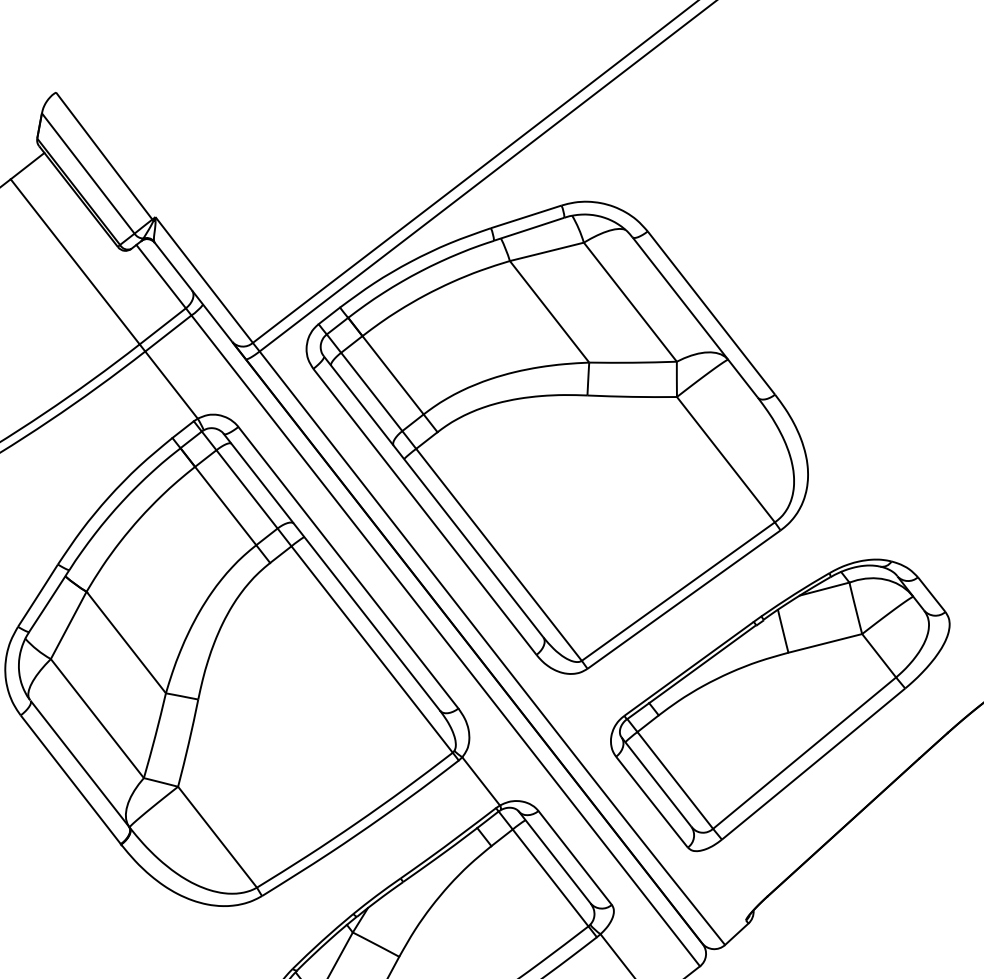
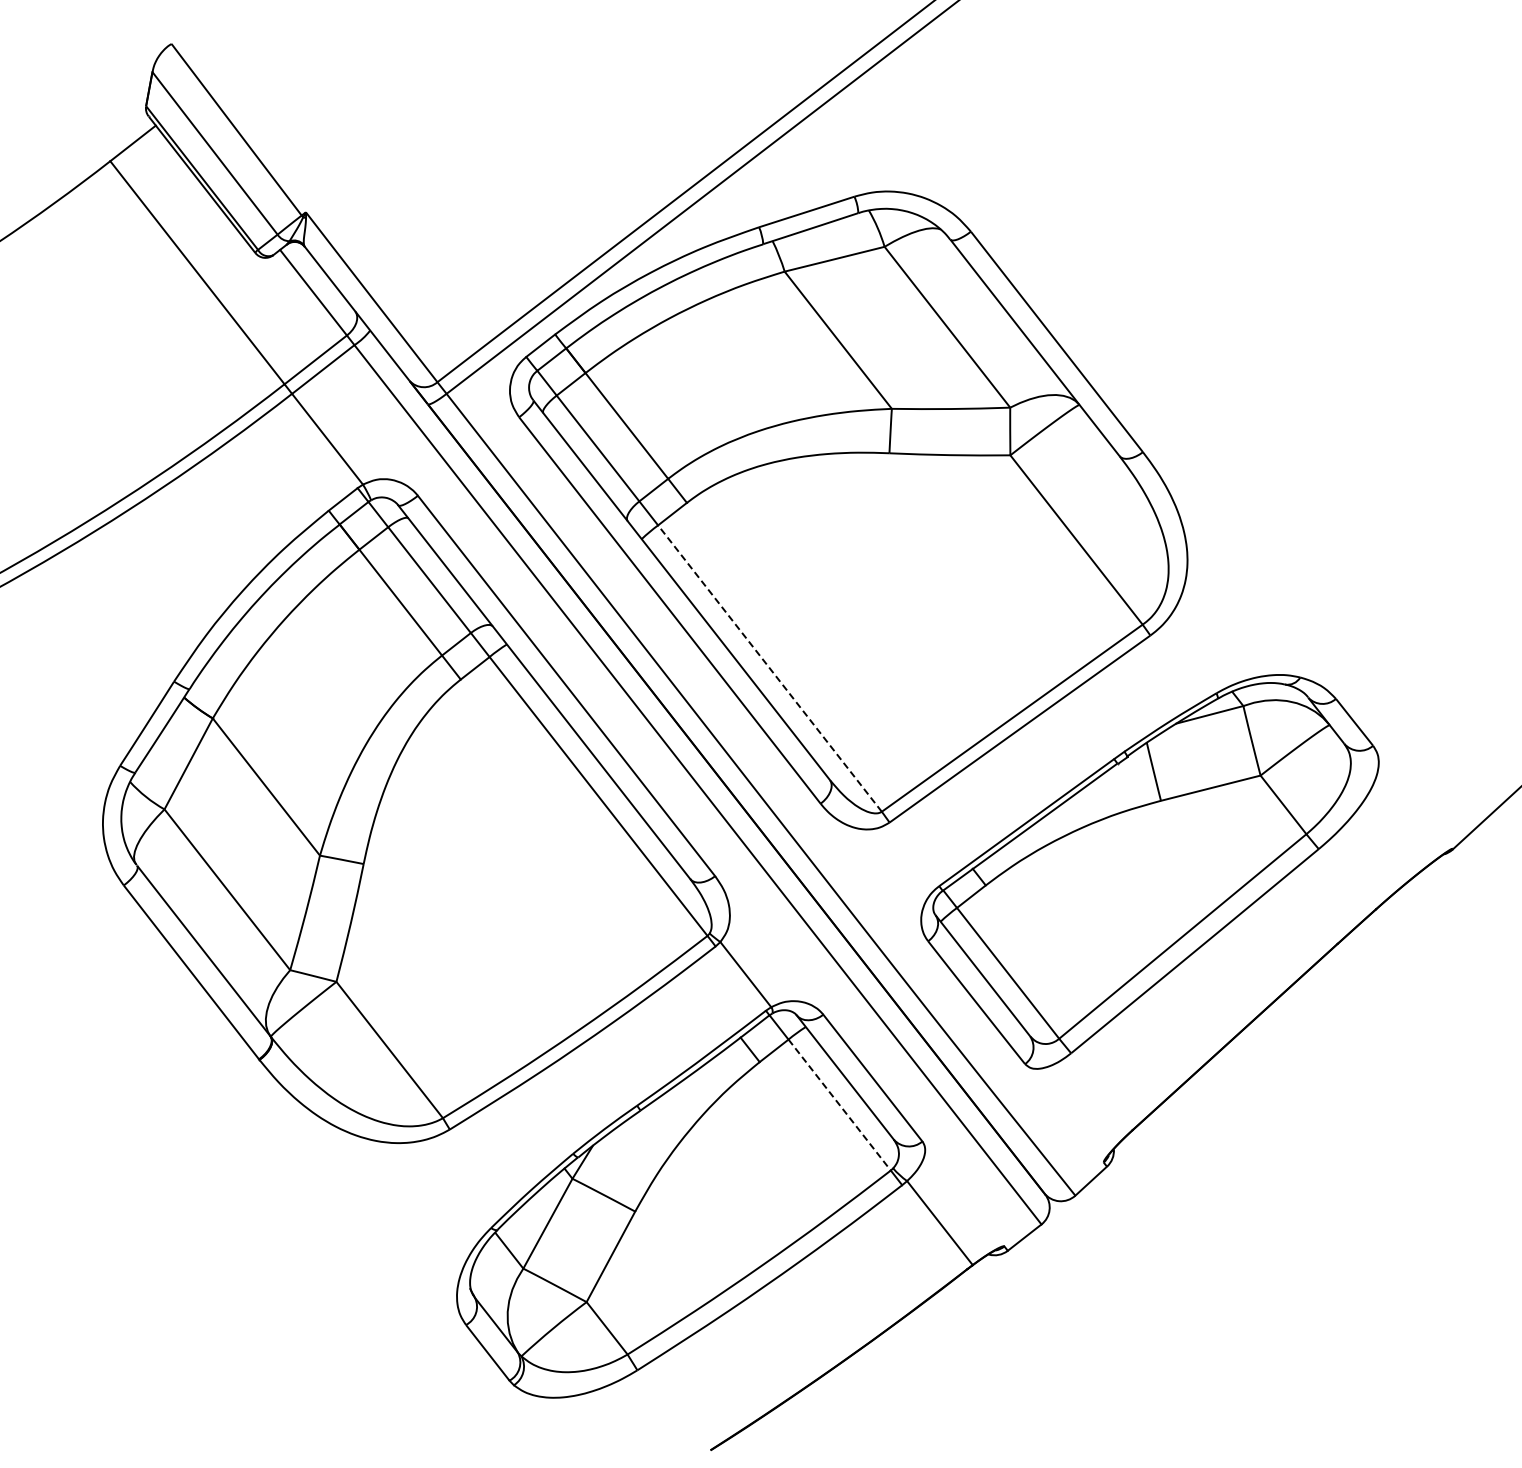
line: (498, 554) -> (769, 668), solid -> dashed
line: (550, 878) -> (839, 1105), solid -> dashed

